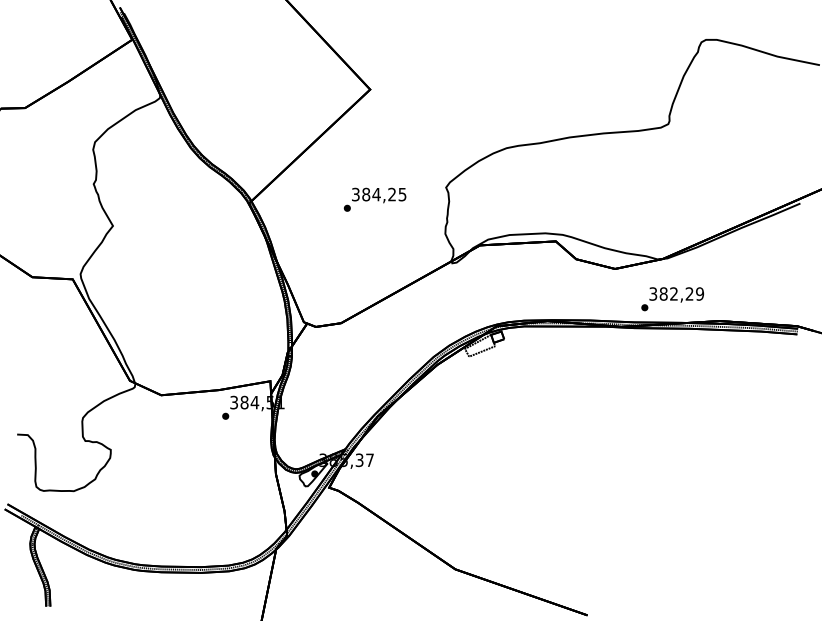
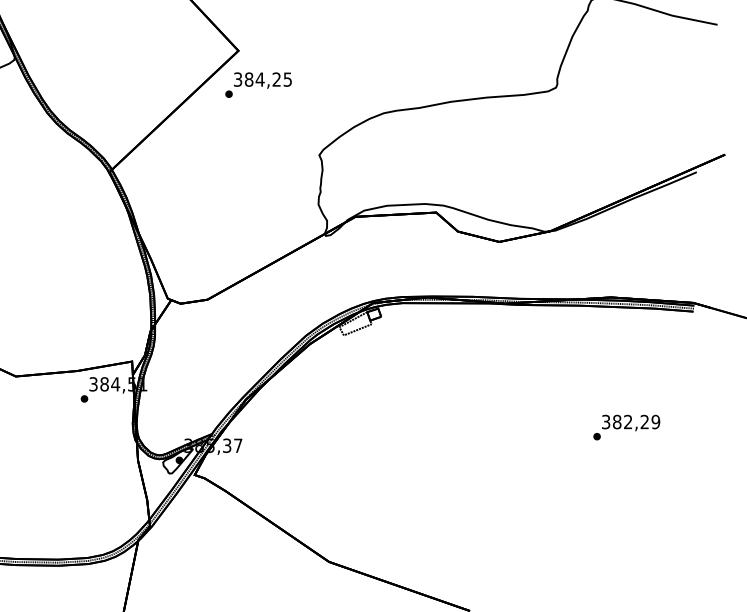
text: (374, 199) -> (257, 84), moved
text: (672, 299) -> (626, 427), moved

